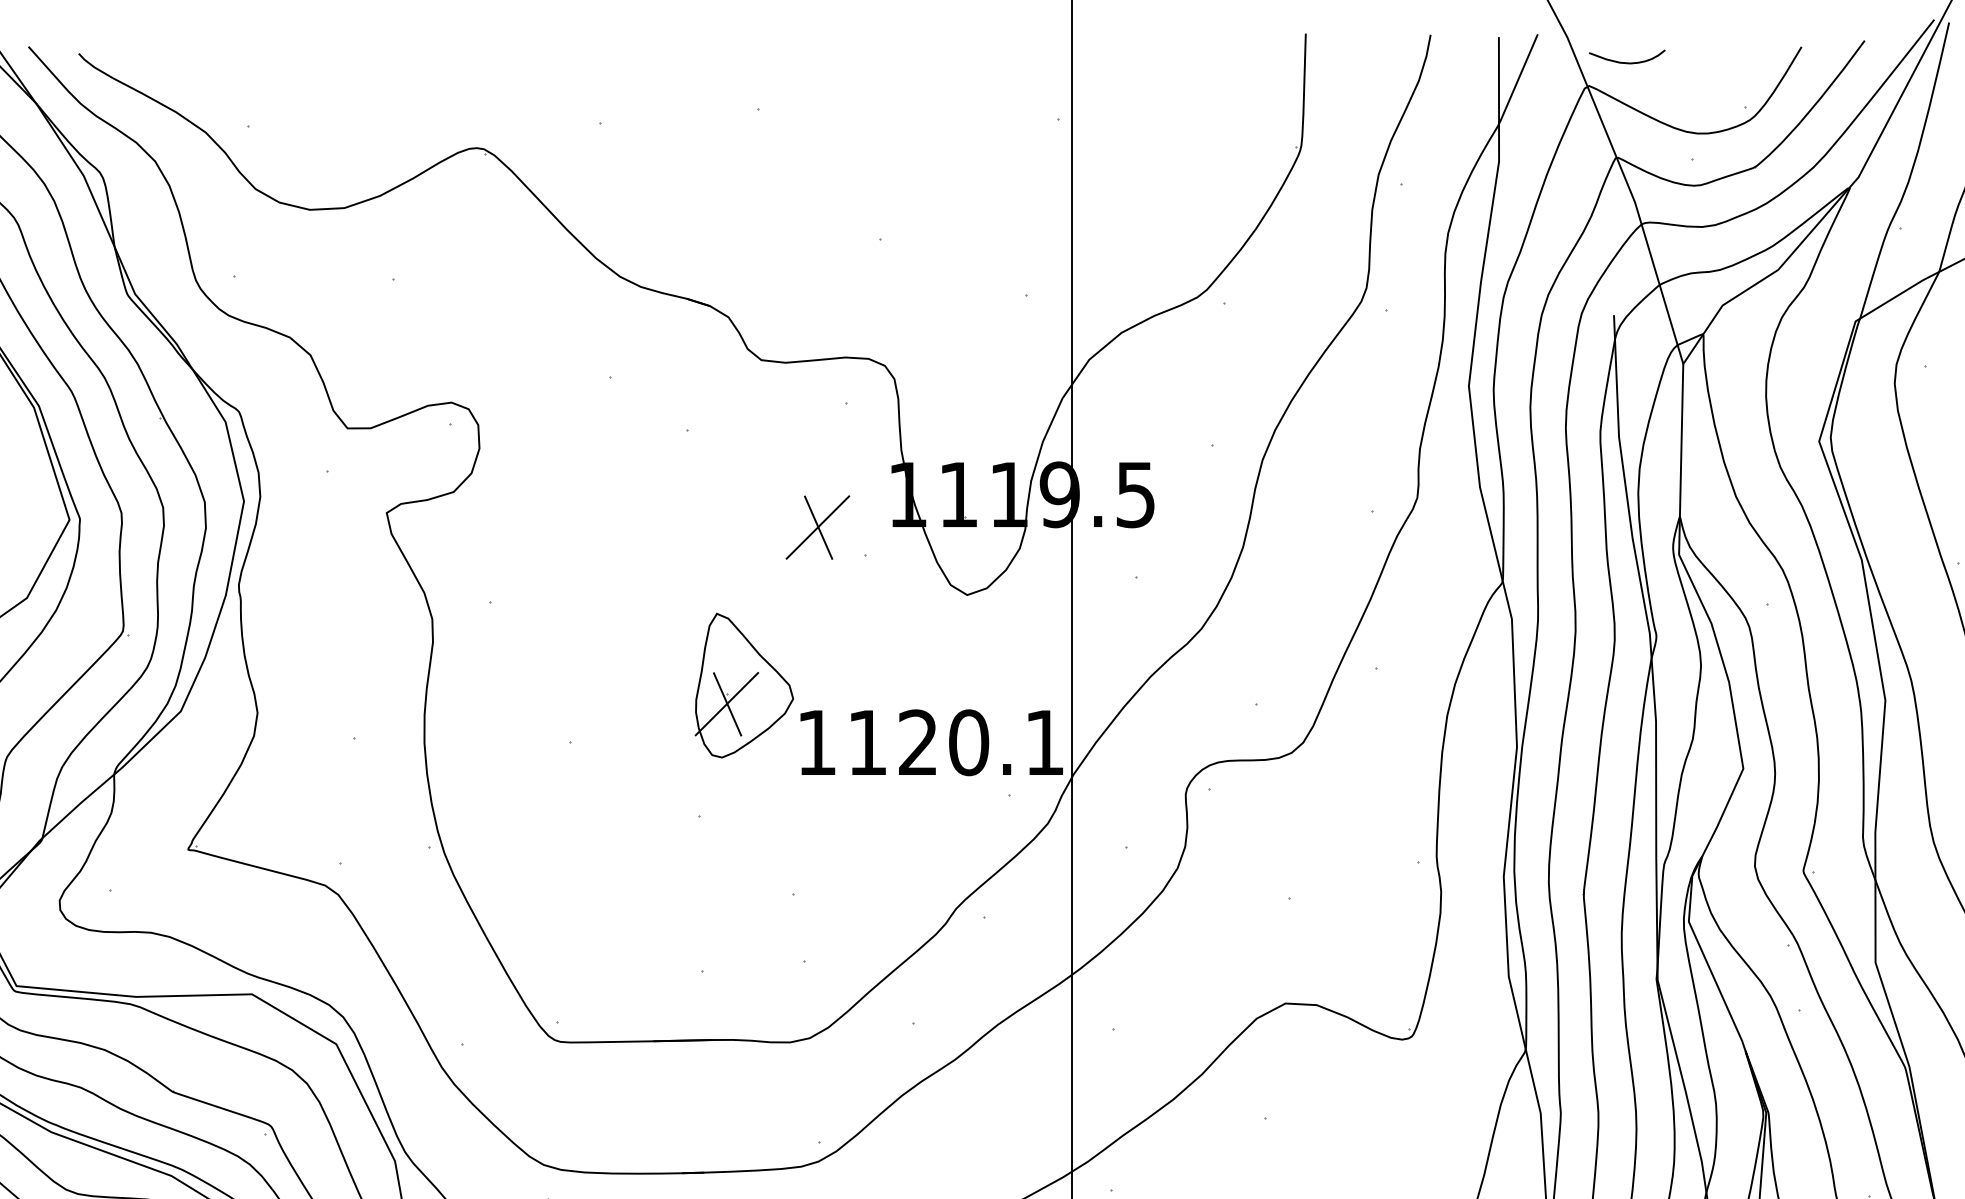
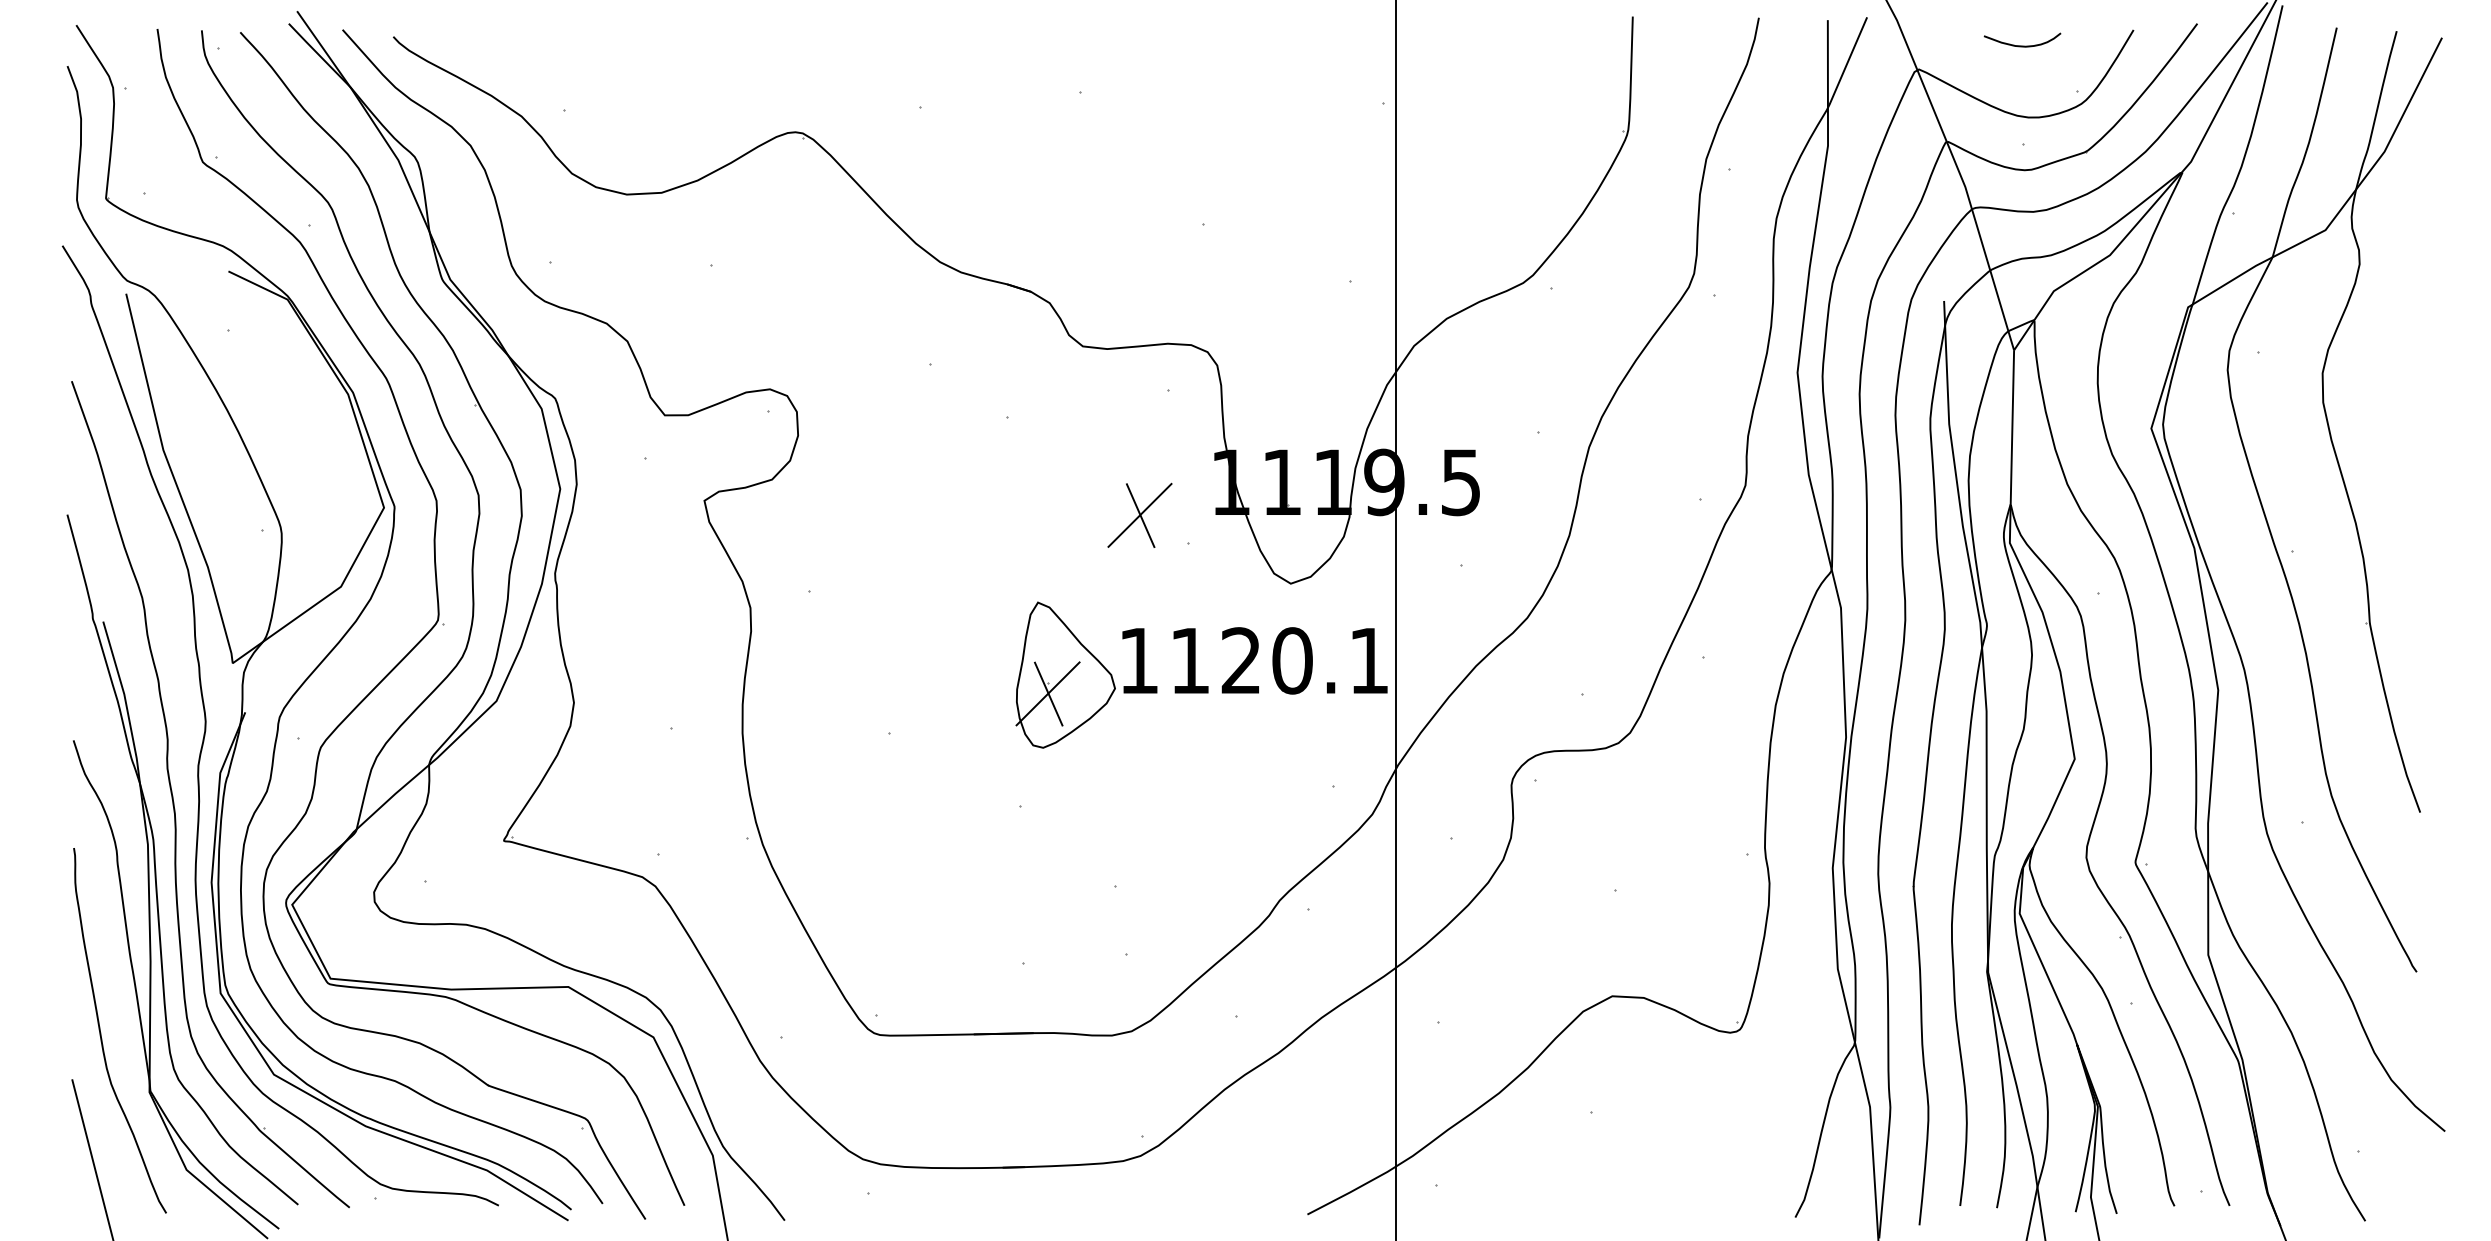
curve: (1627, 62) -> (2022, 45), moved
part: (931, 742) -> (1254, 660), moved

